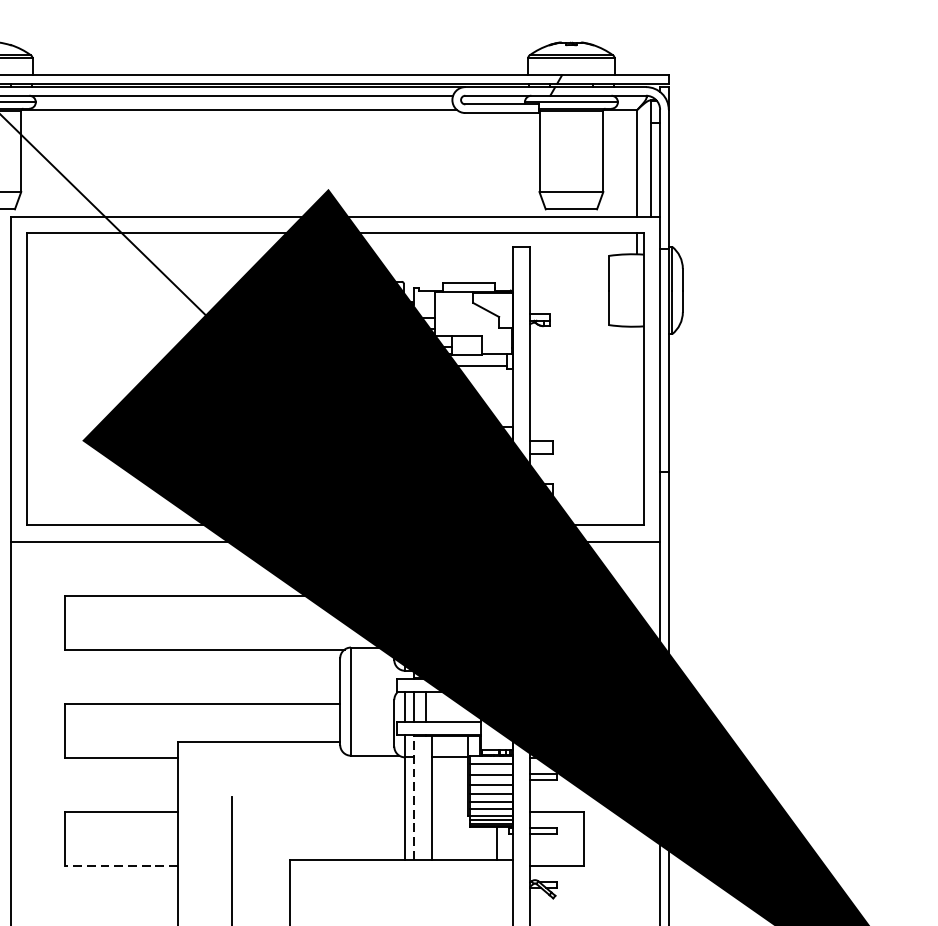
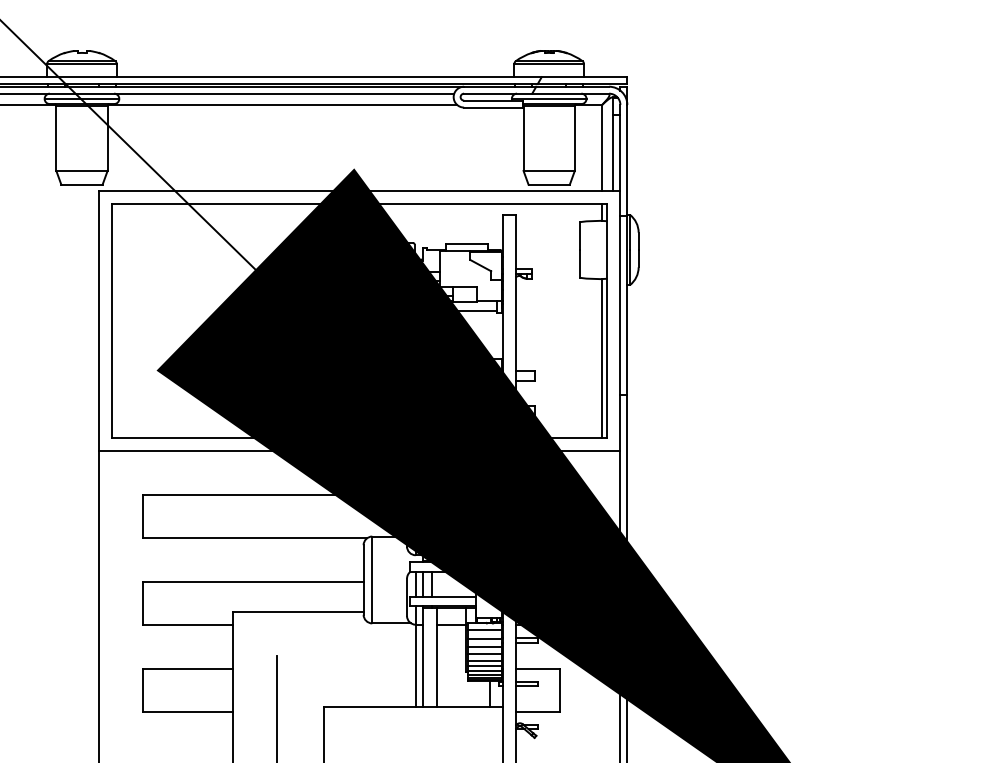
line: (637, 425) -> (602, 358), added
line: (413, 798) -> (422, 657), dashed -> solid
line: (120, 865) -> (187, 711), dashed -> solid

